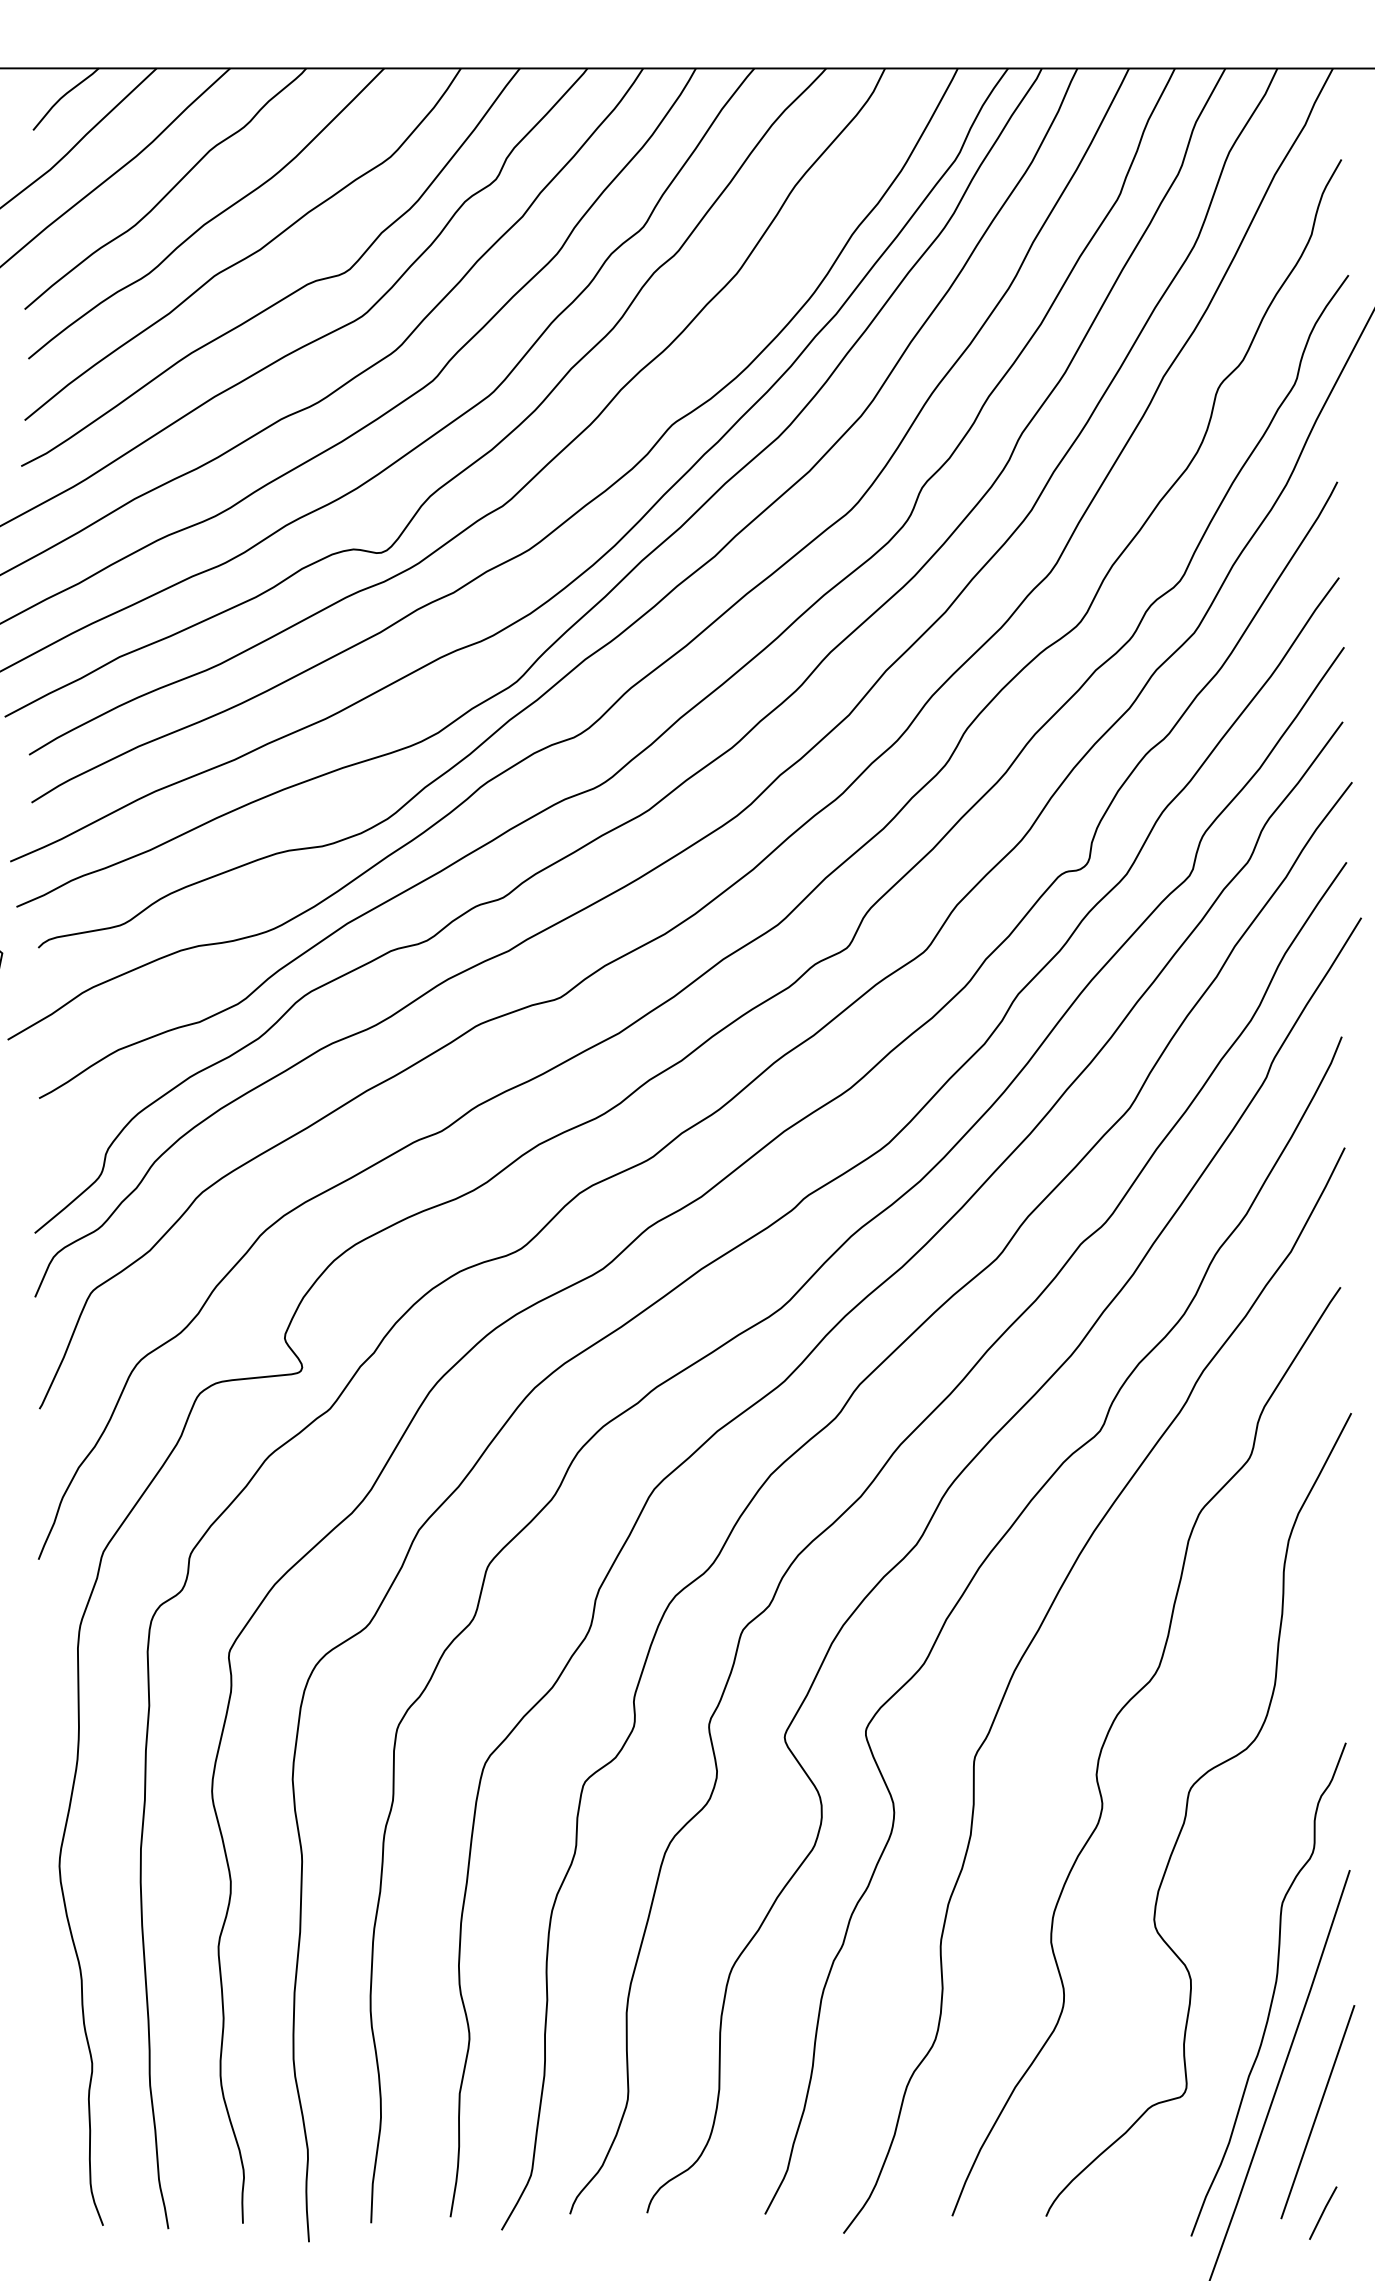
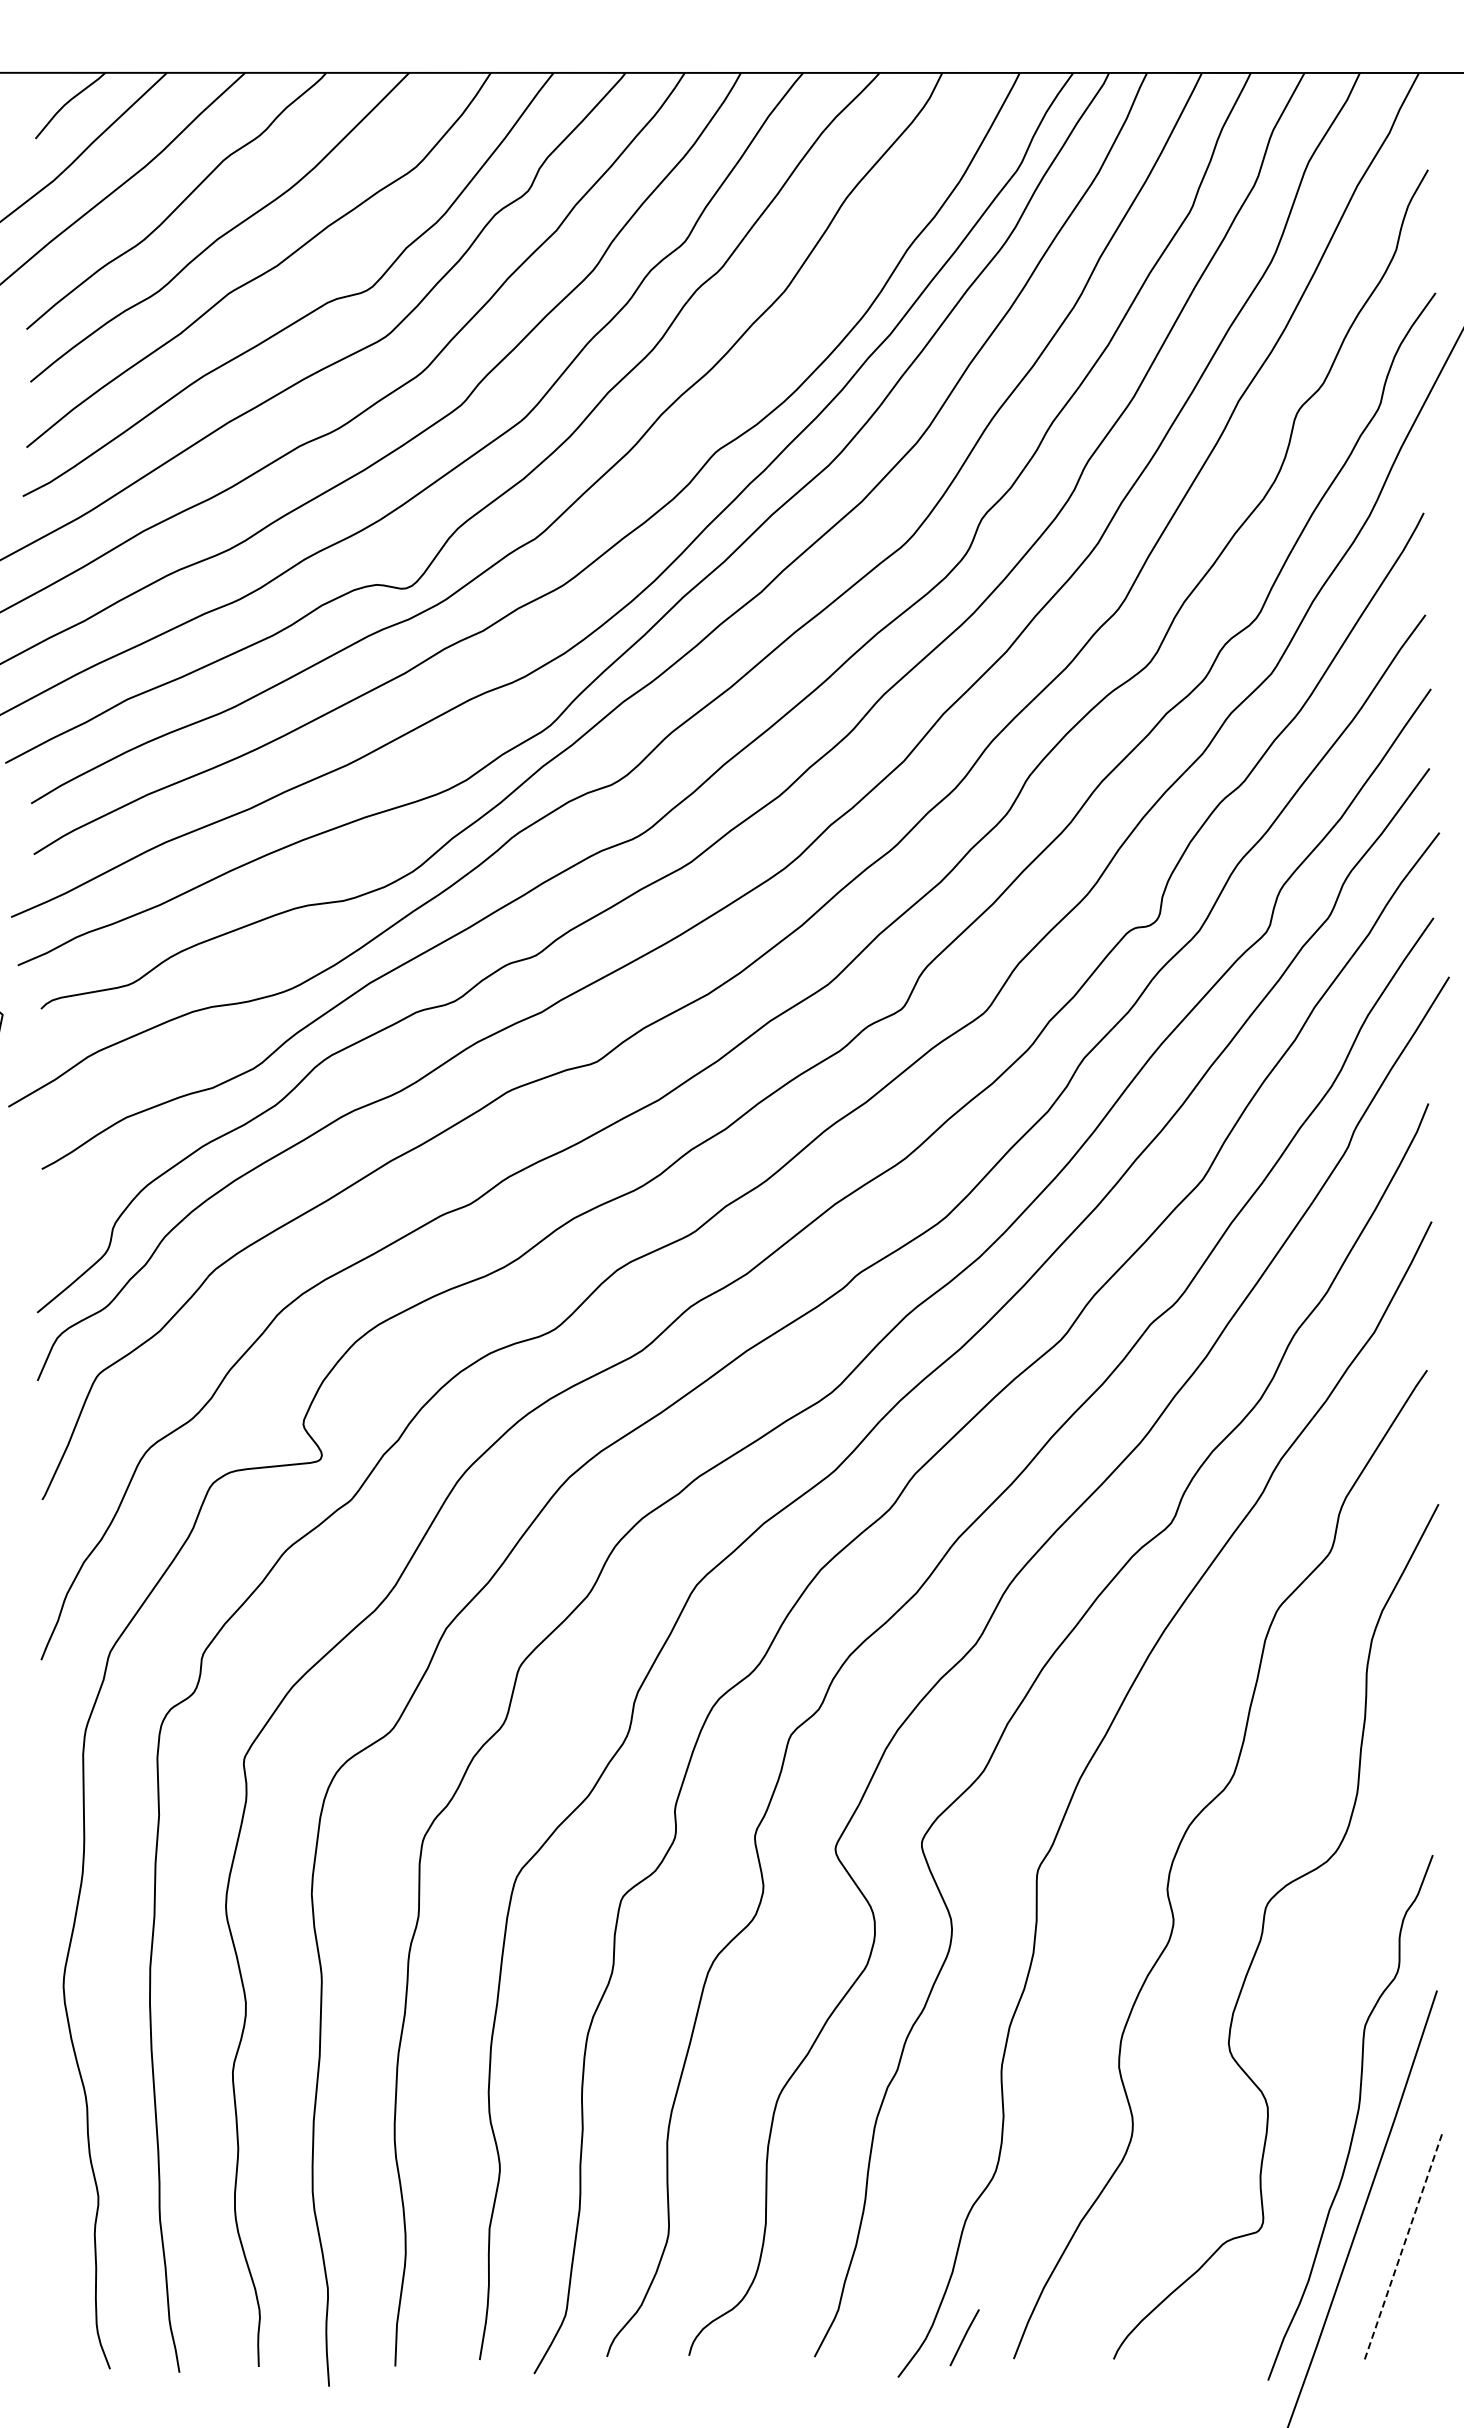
line: (1317, 2112) -> (1402, 2248), solid -> dashed
line: (1323, 2212) -> (964, 2337), moved

